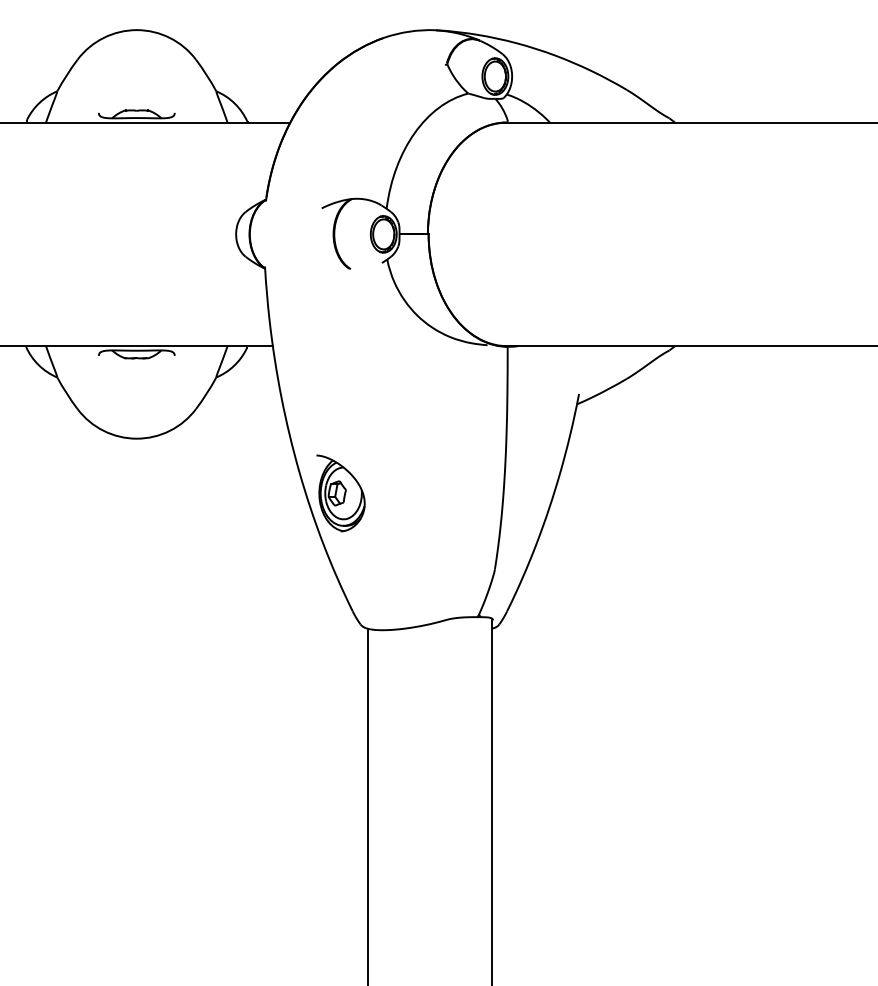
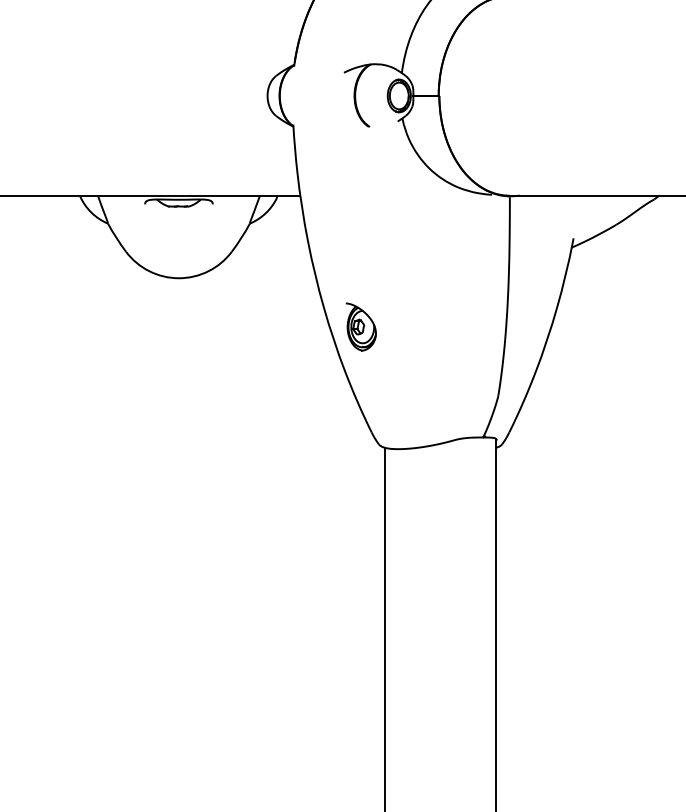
part: (340, 493) -> (360, 327), size x0.7

